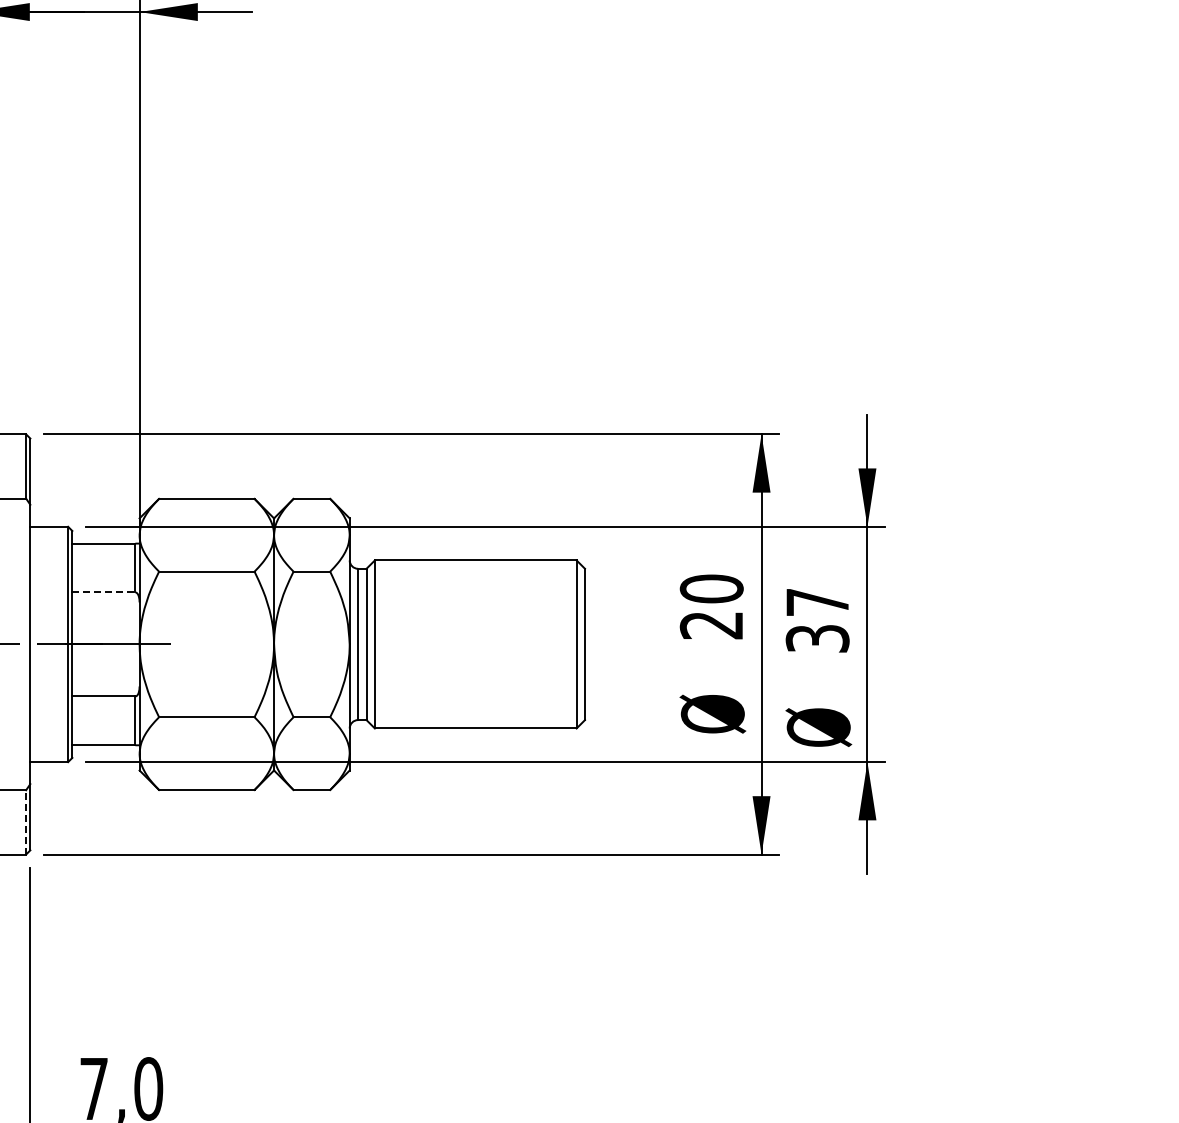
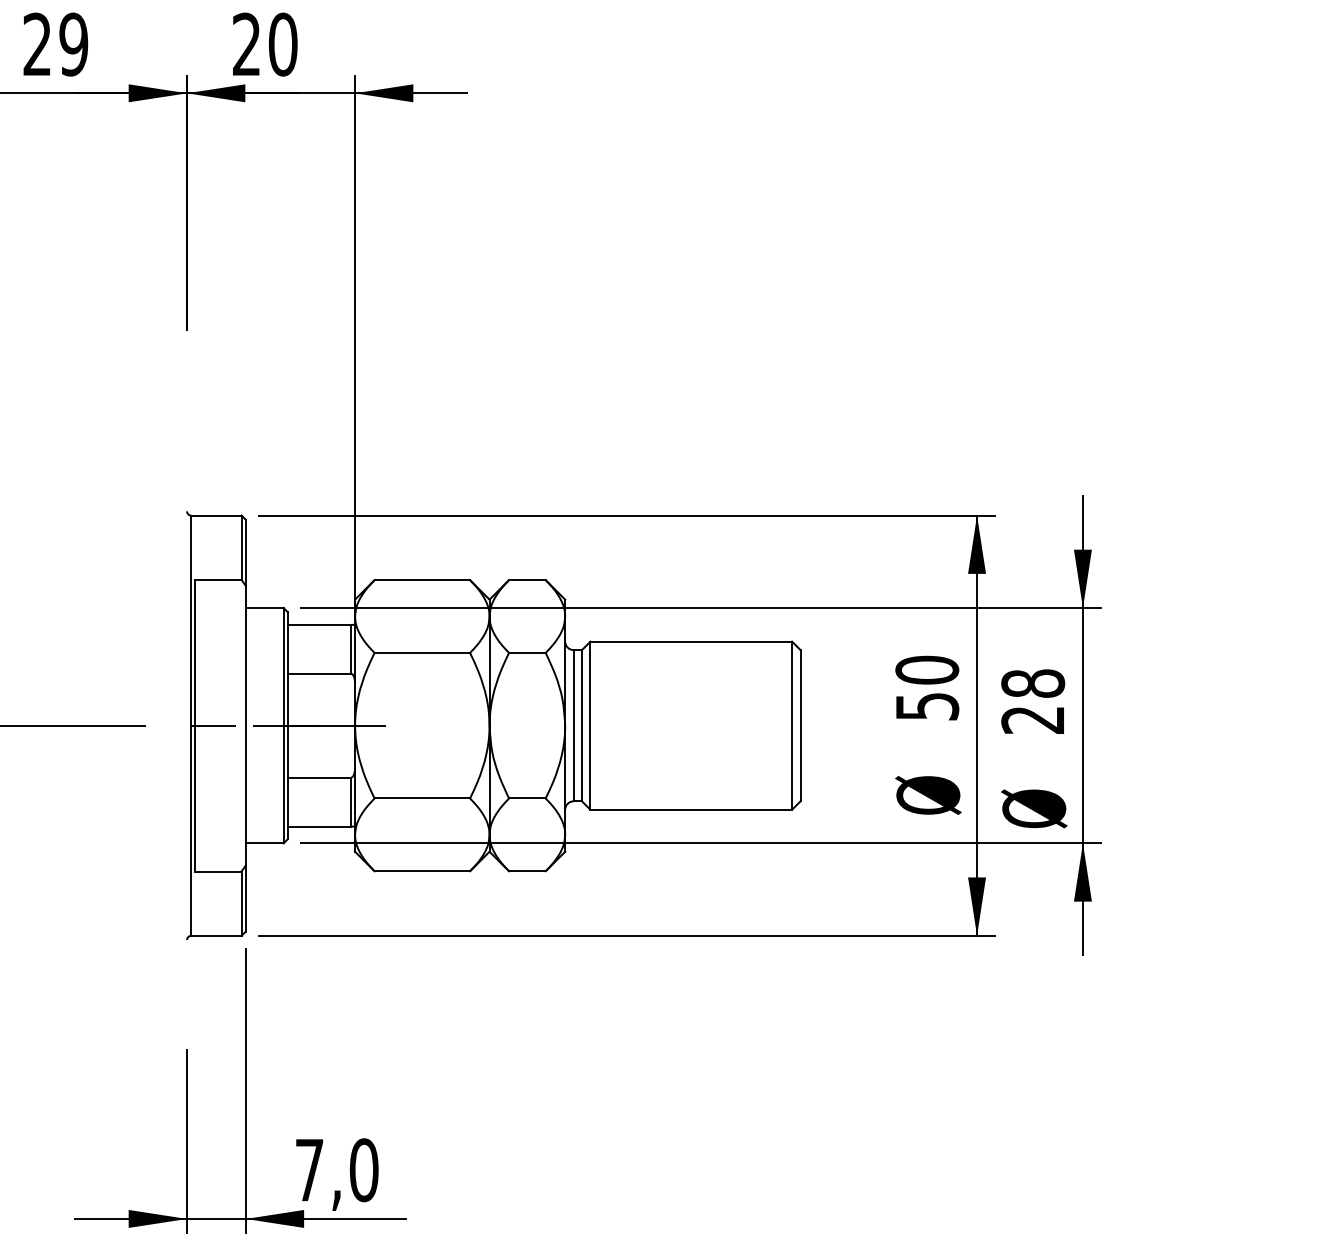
line: (104, 592) -> (319, 673), dashed -> solid
text: (818, 620) -> (1033, 701), 37 -> 28
text: (712, 625) -> (927, 706), 20 -> 50
line: (26, 822) -> (241, 903), dashed -> solid

